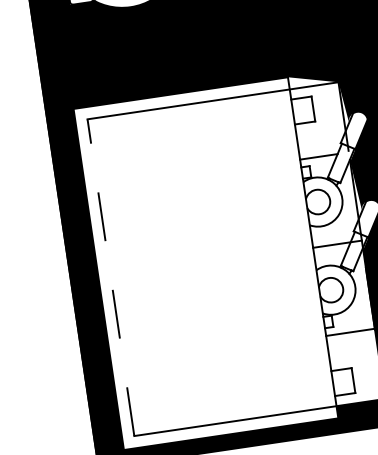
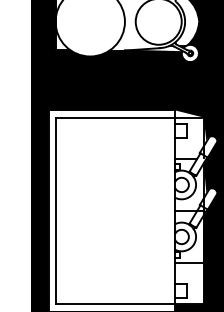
line: (110, 276) -> (55, 210), dashed -> solid

